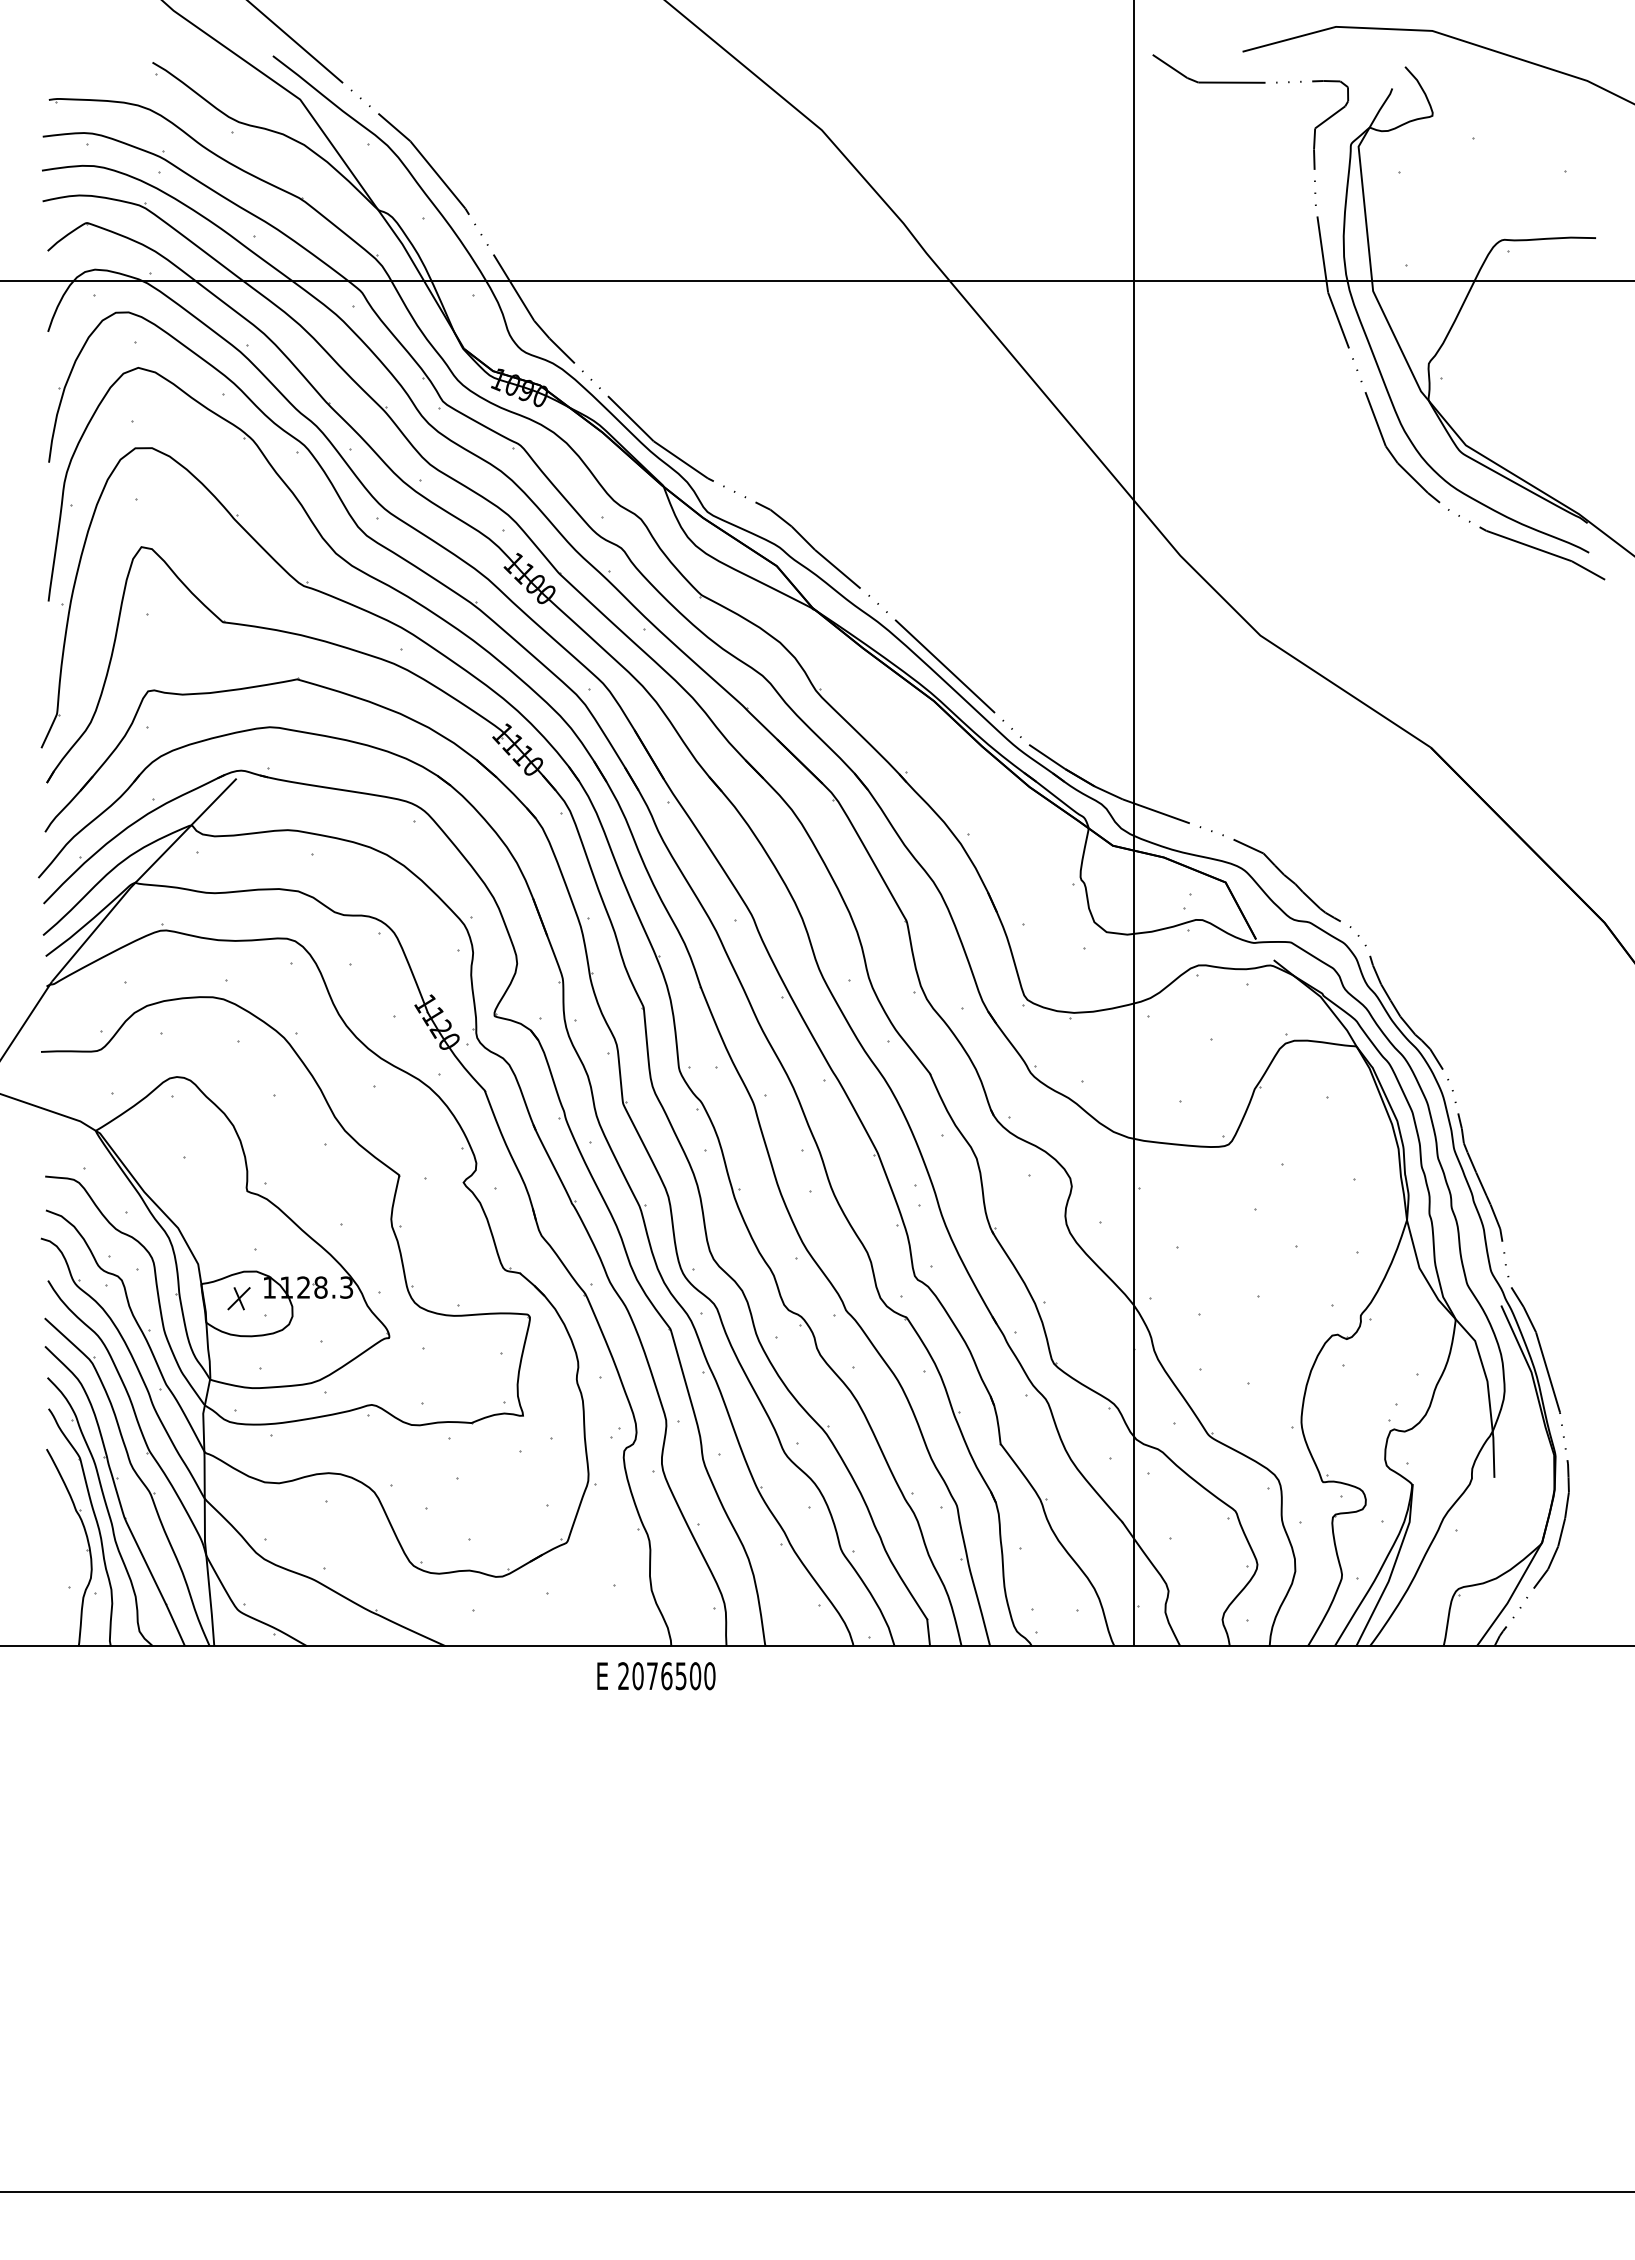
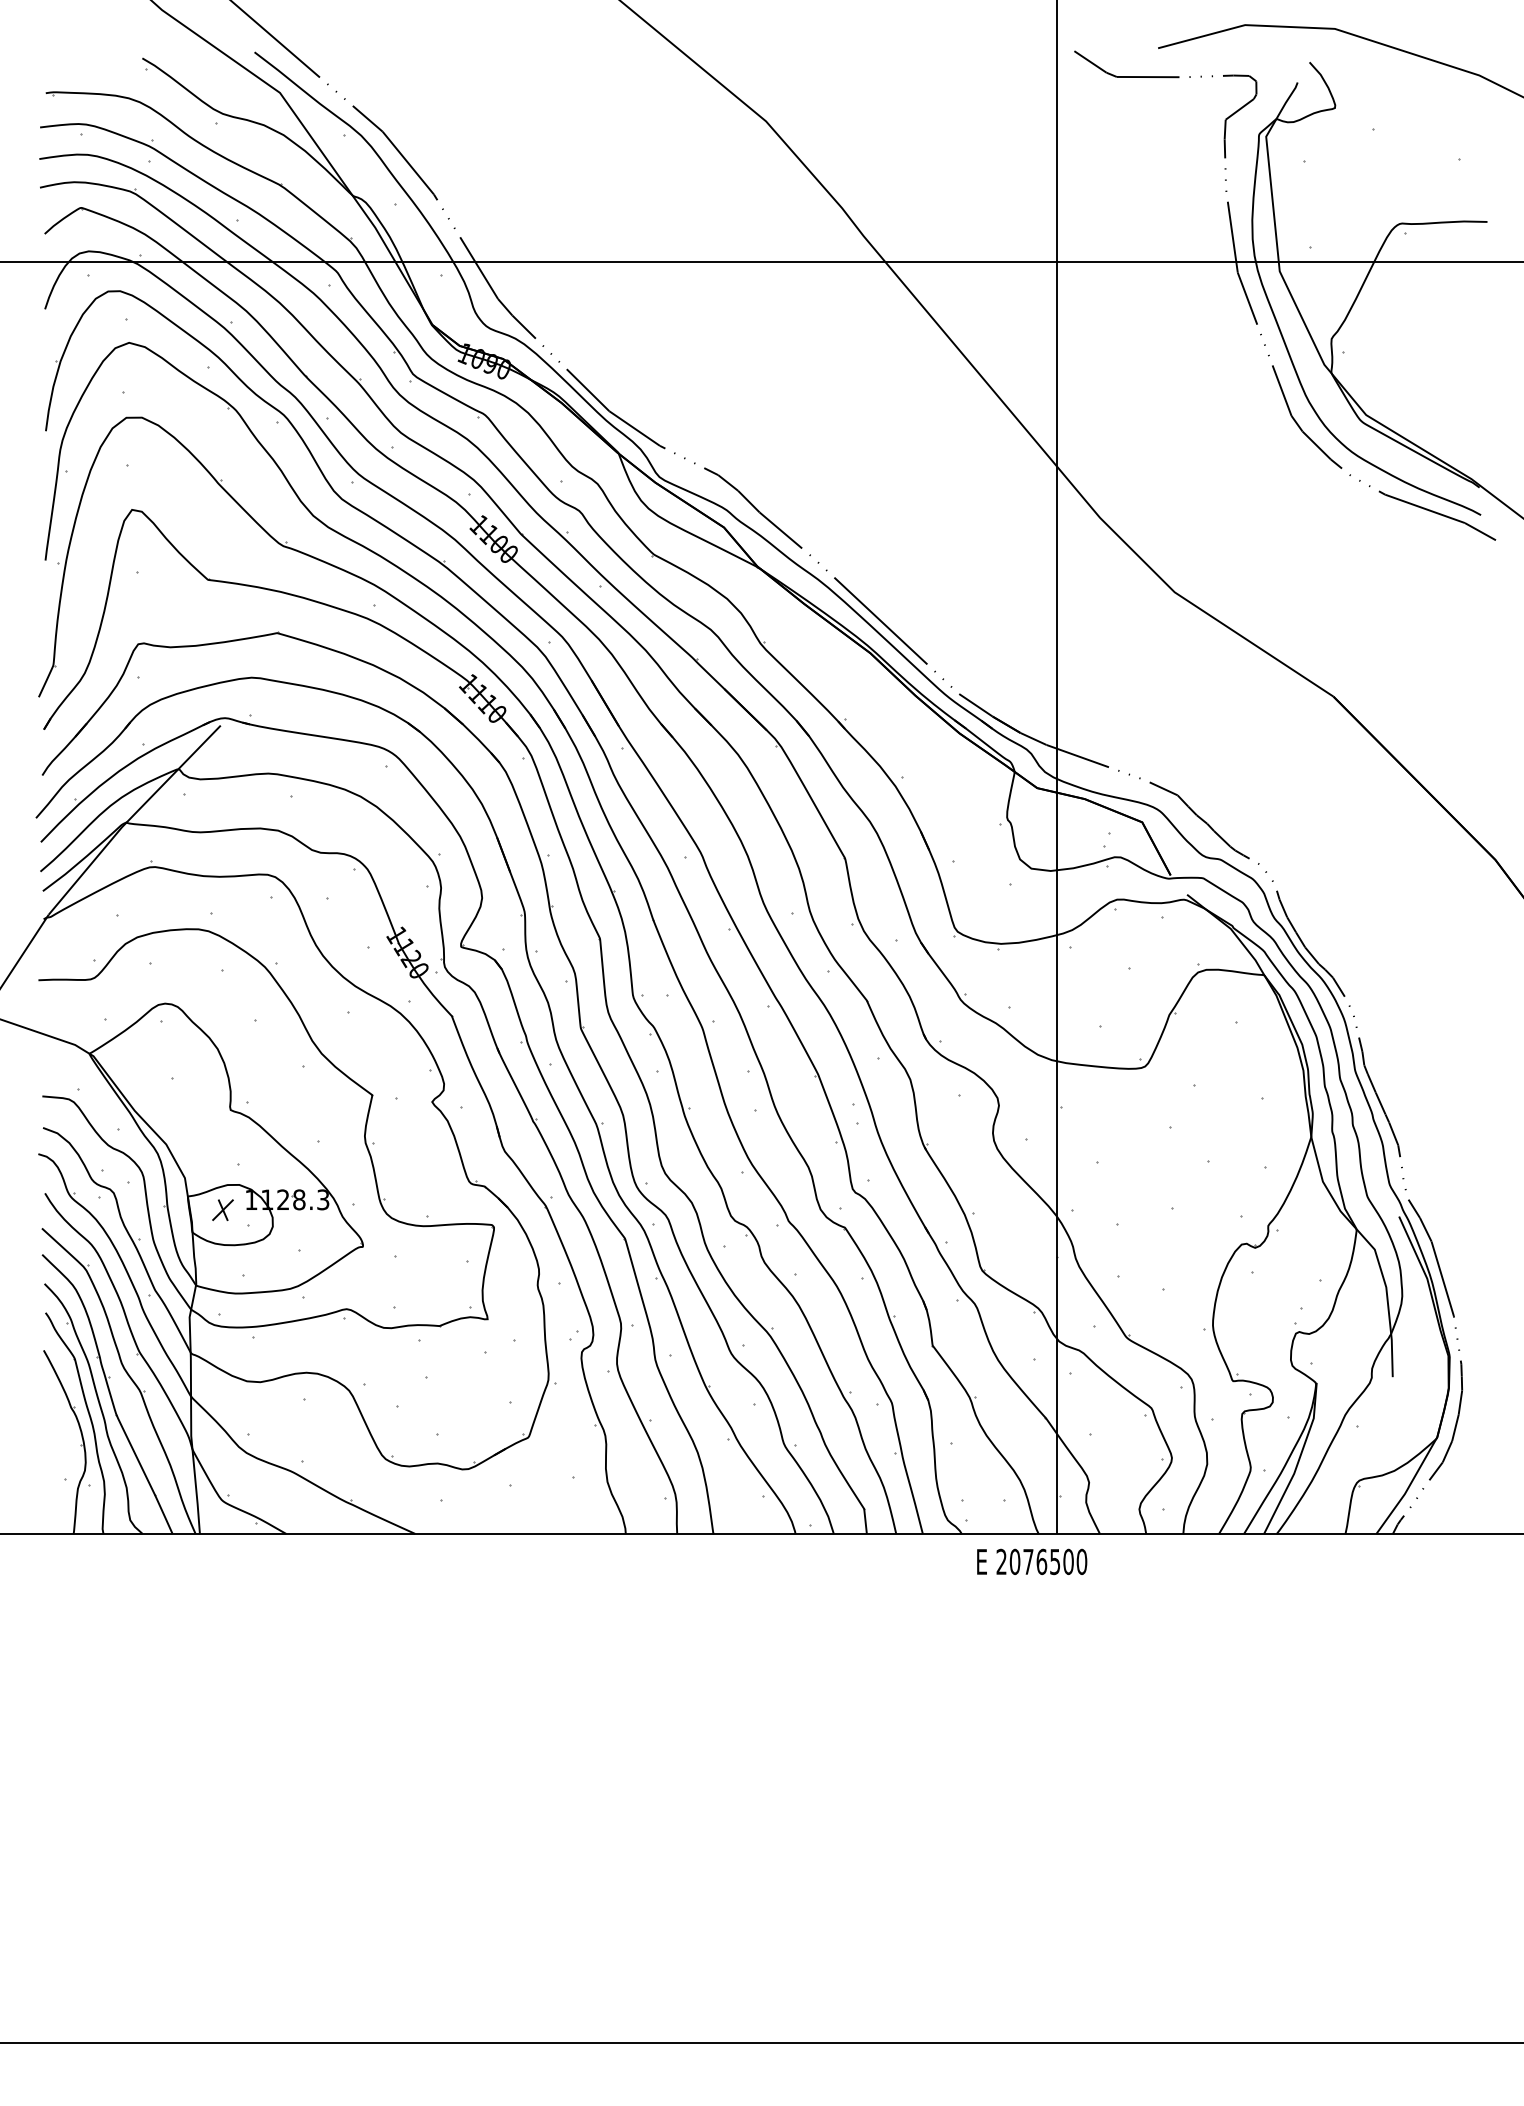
text: (656, 1676) -> (1032, 1562), moved

